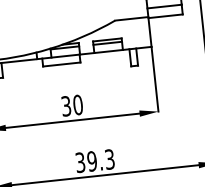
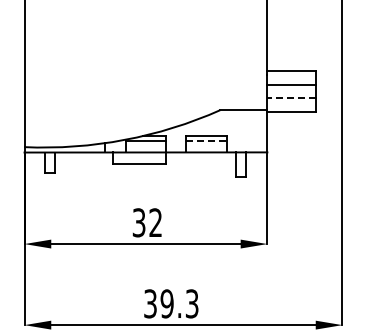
line: (164, 6) -> (291, 97), solid -> dashed
line: (108, 43) -> (207, 140), solid -> dashed
text: (77, 104) -> (155, 222), 30 -> 32

